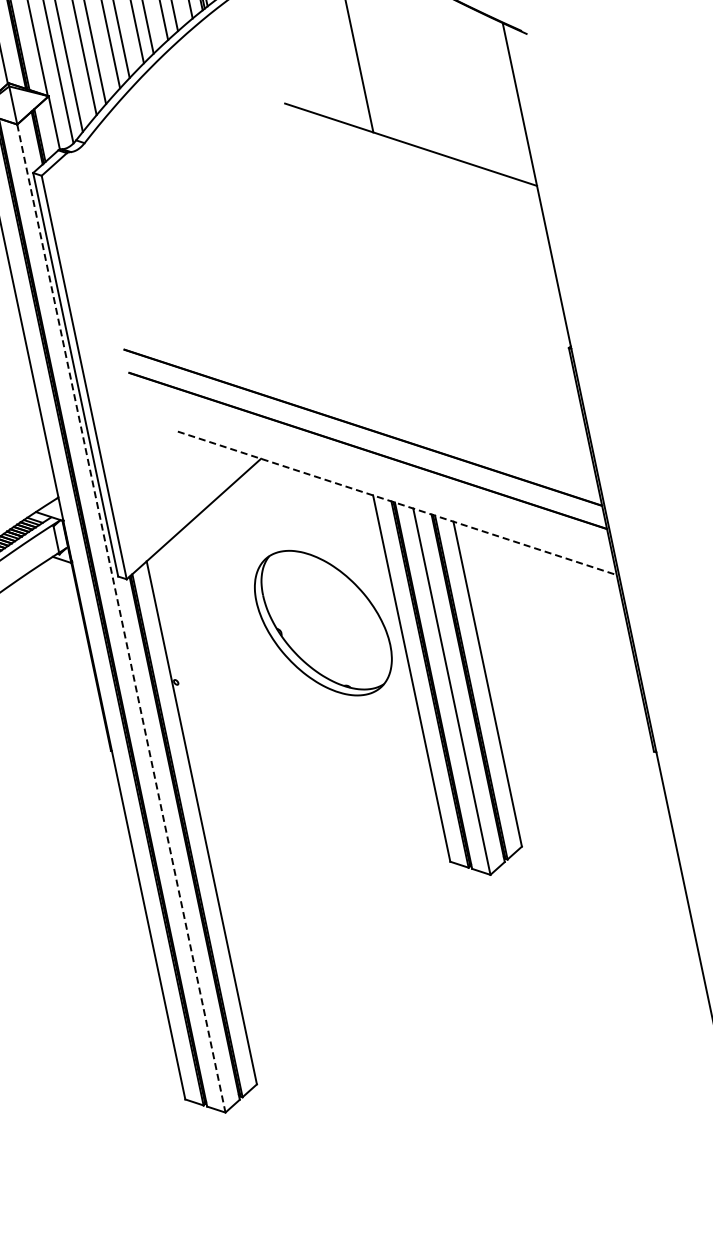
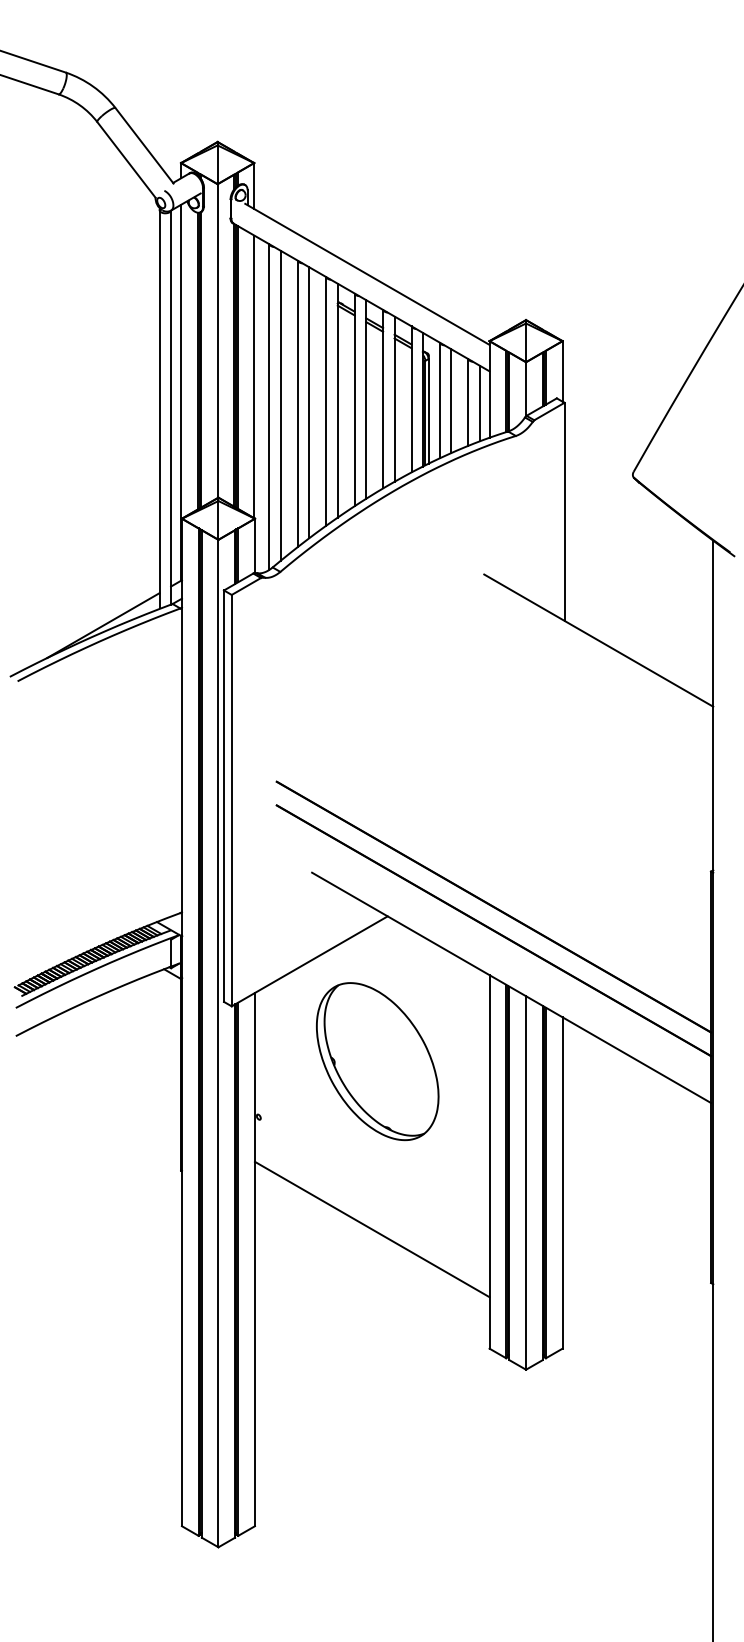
line: (397, 503) -> (511, 988), dashed -> solid
line: (121, 618) -> (218, 1043), dashed -> solid
part: (323, 623) -> (377, 1061), moved
line: (309, 769) -> (371, 1229), added

